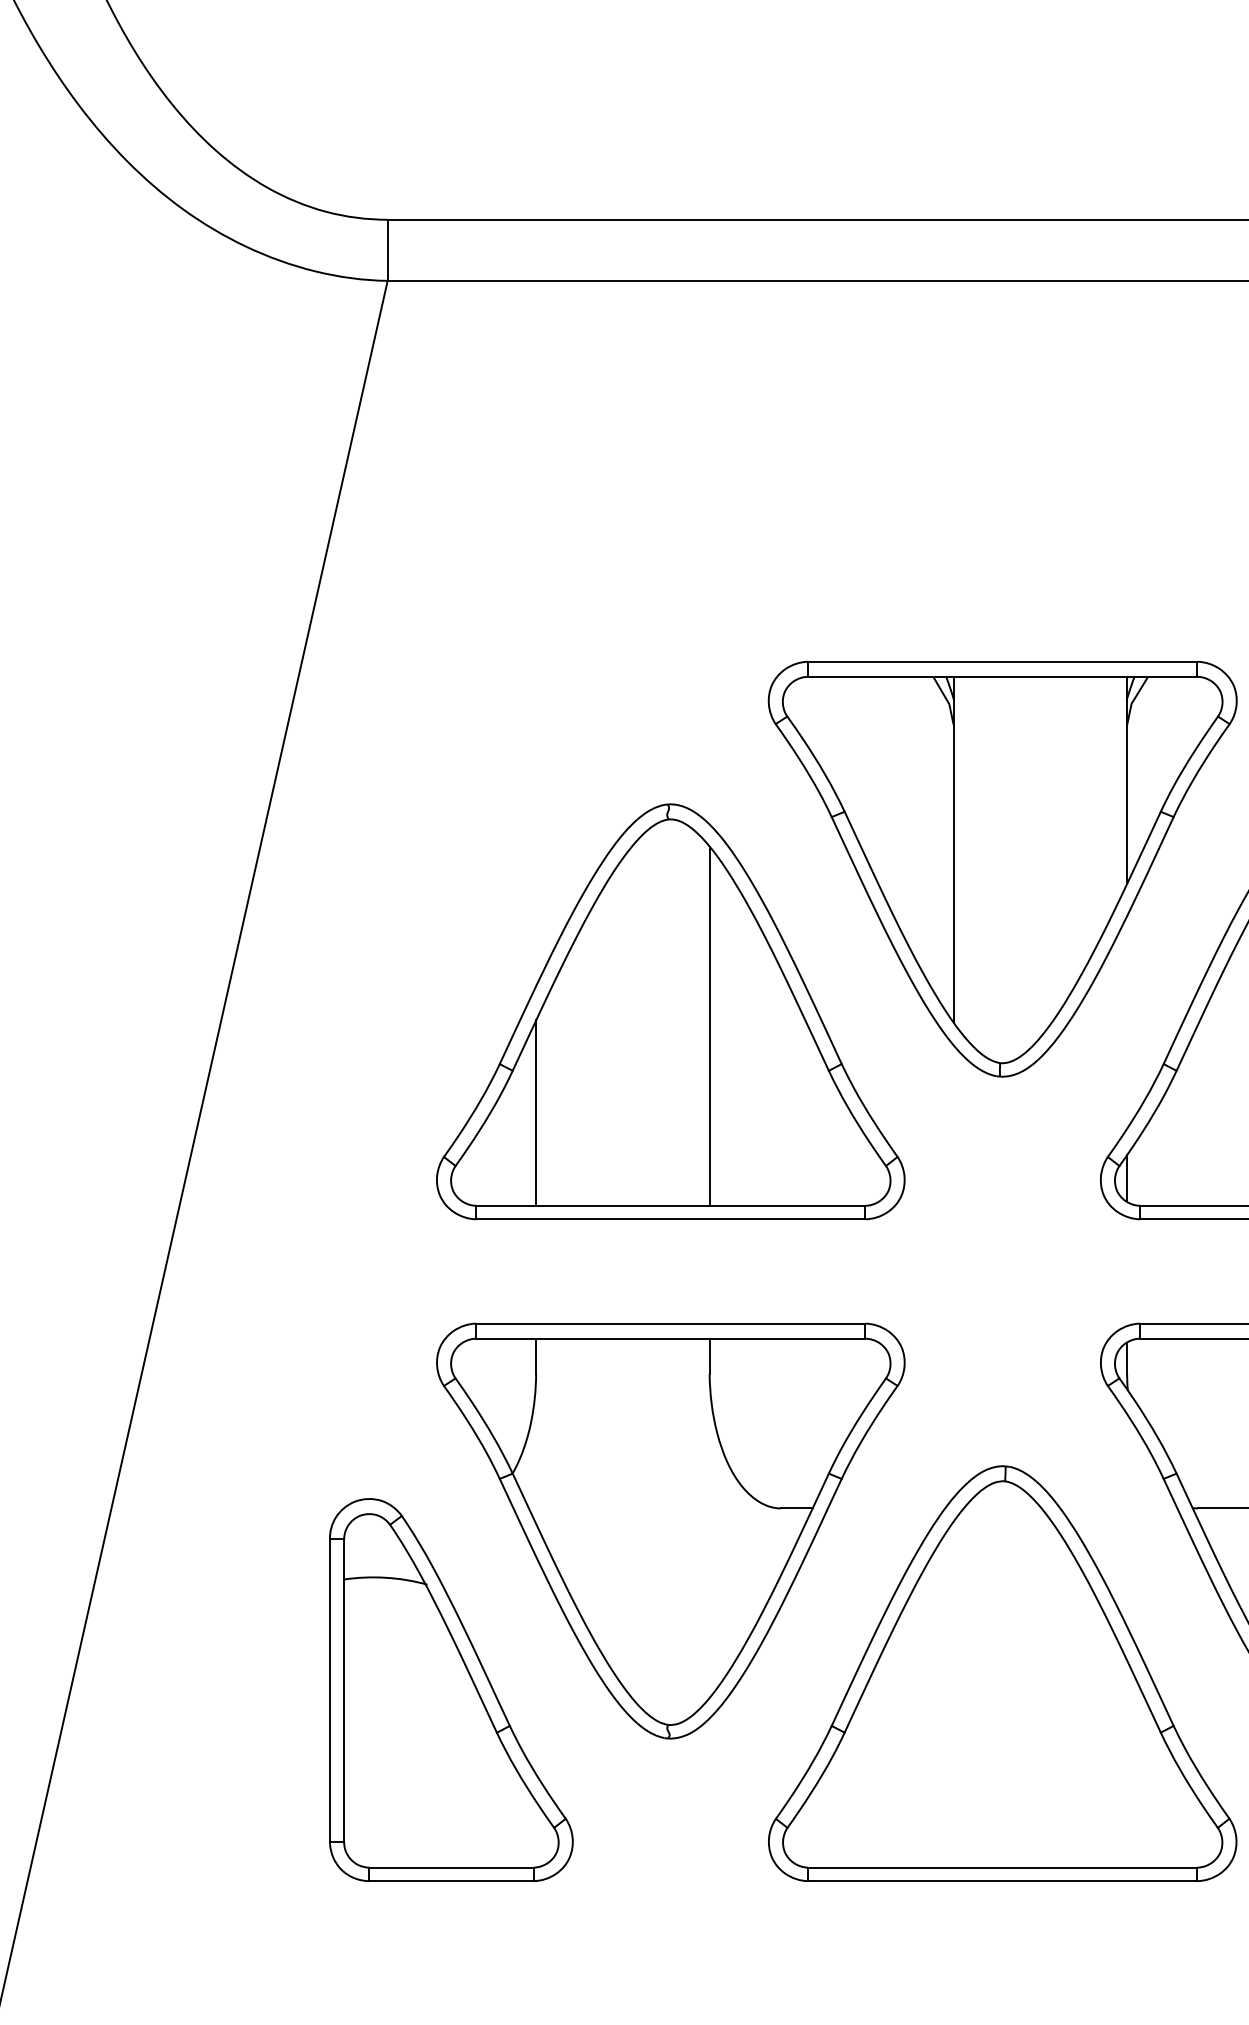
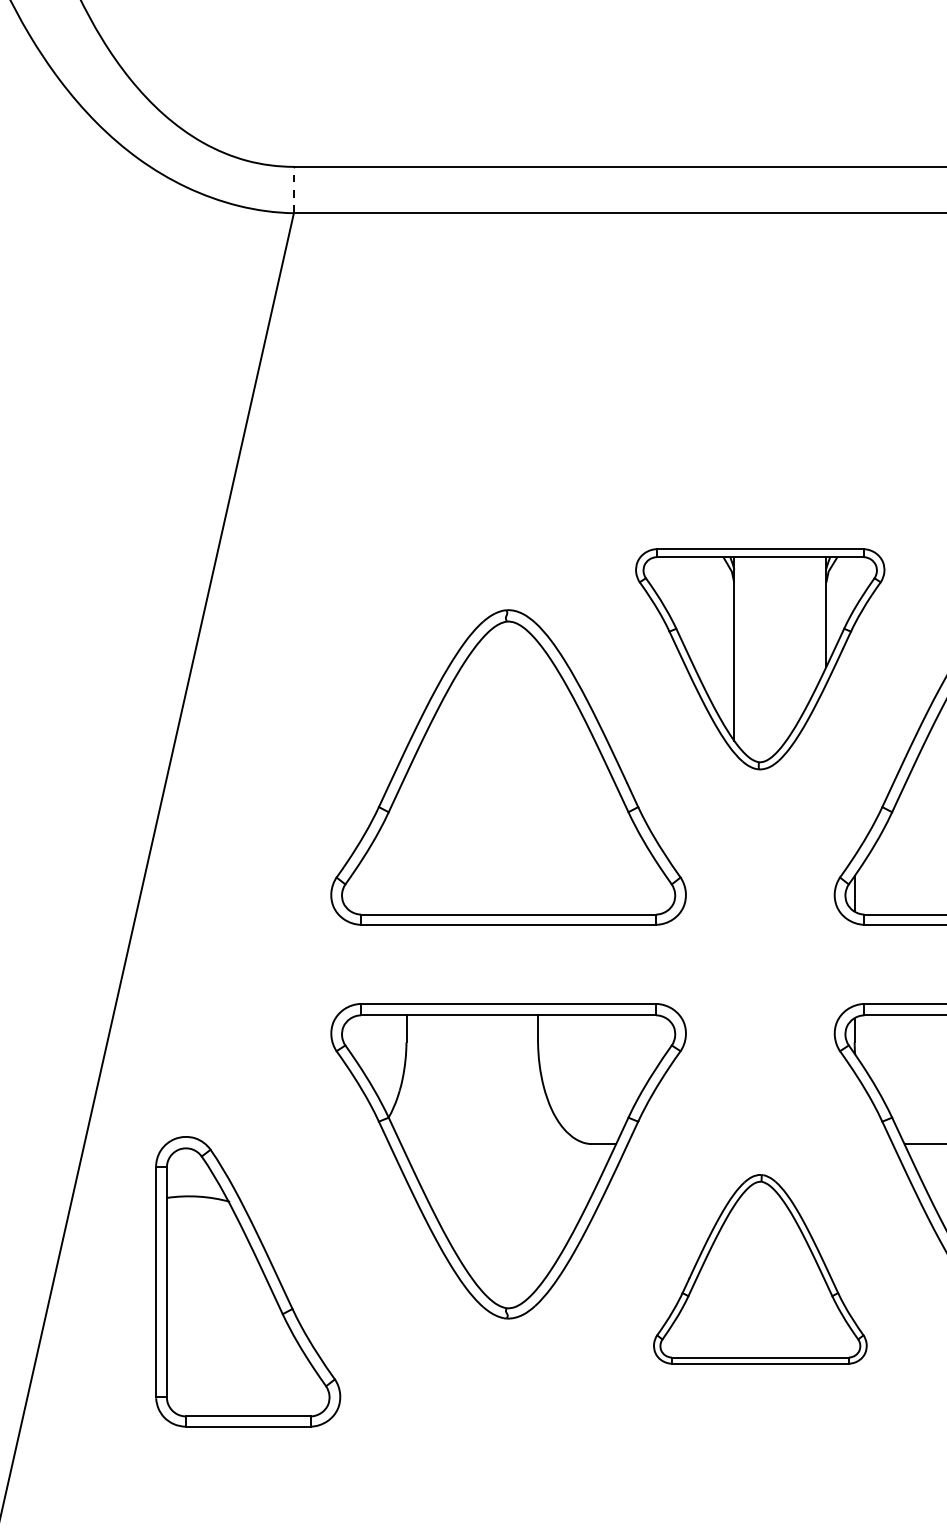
line: (387, 250) -> (293, 190), solid -> dashed
part: (1002, 868) -> (760, 658), size x0.7
line: (709, 1025) -> (537, 777), removed
line: (536, 1112) -> (406, 843), removed
part: (1002, 1673) -> (760, 1269), size x0.6
part: (451, 1689) -> (248, 1281), moved

